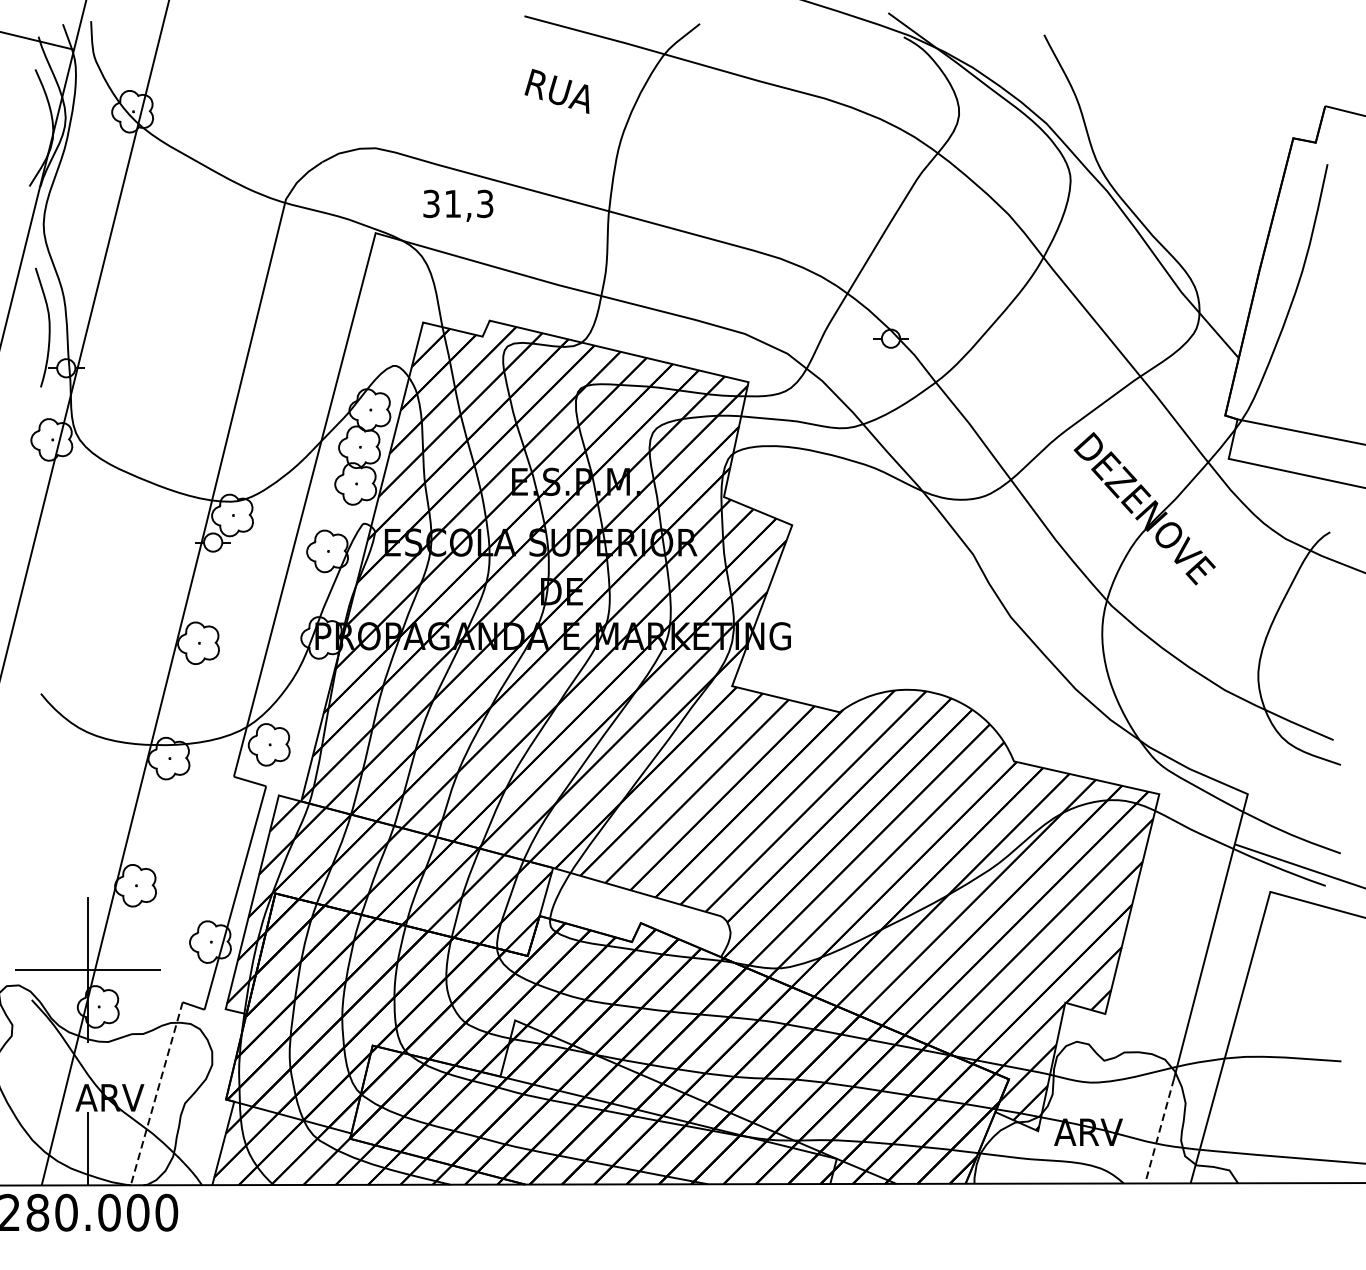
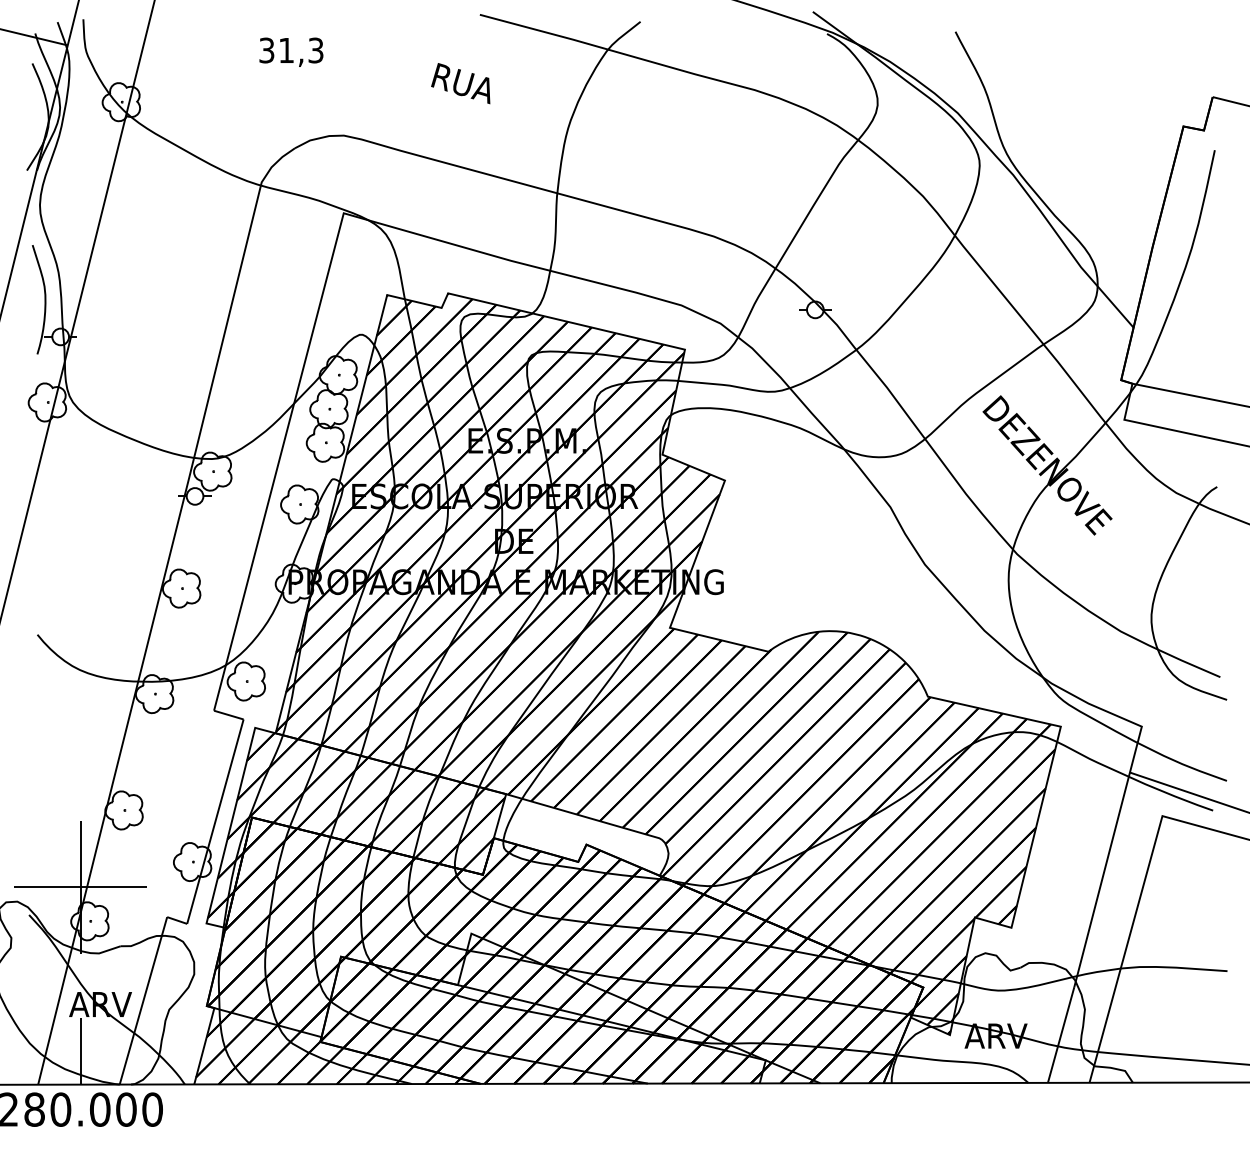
text: (556, 91) -> (460, 83), moved
text: (458, 204) -> (291, 51), moved
line: (156, 1094) -> (143, 1001), dashed -> solid
line: (1160, 1131) -> (1061, 1035), dashed -> solid

